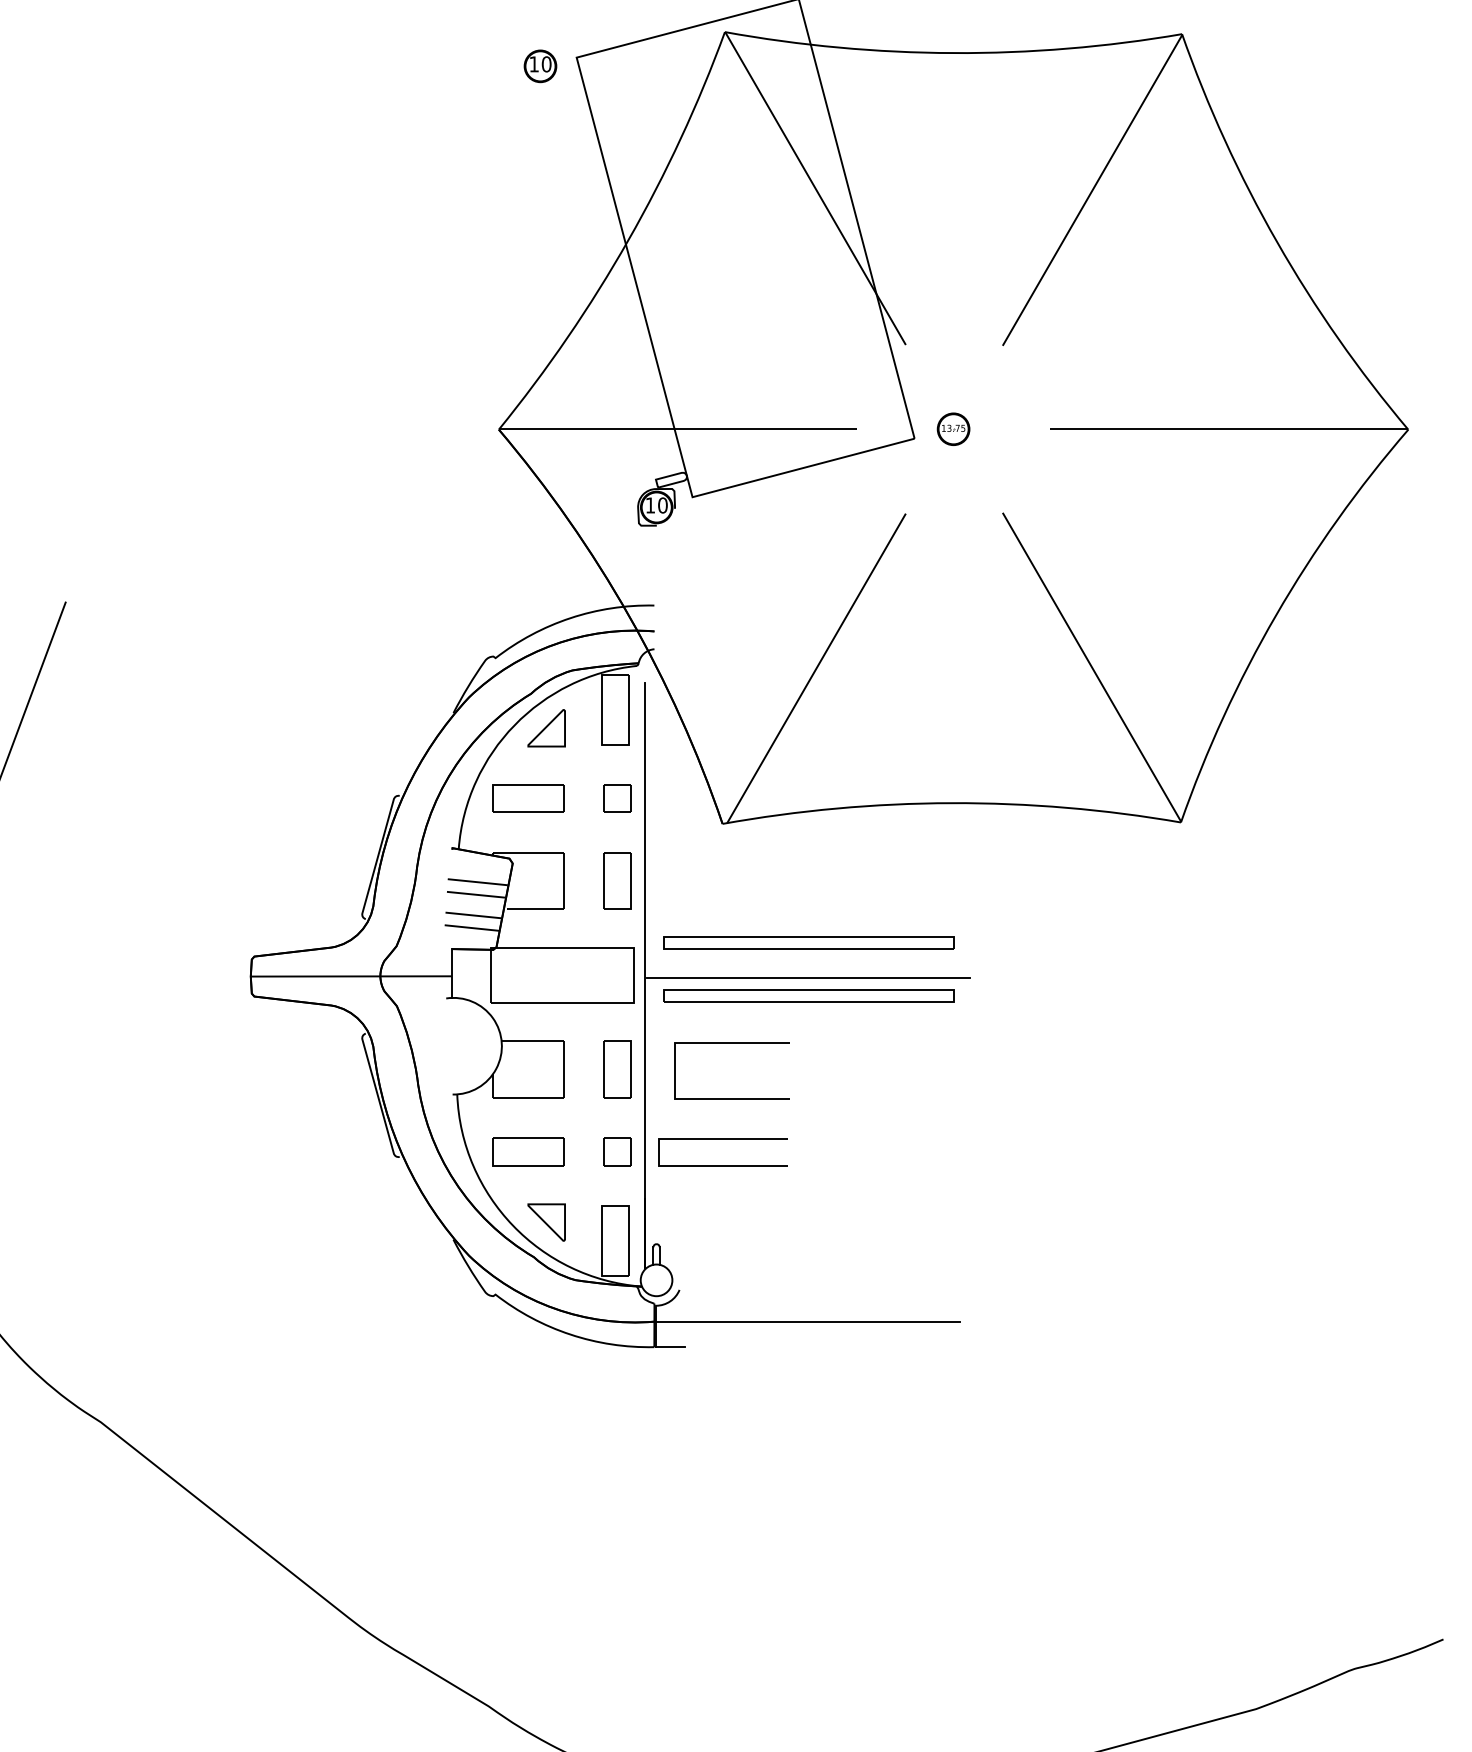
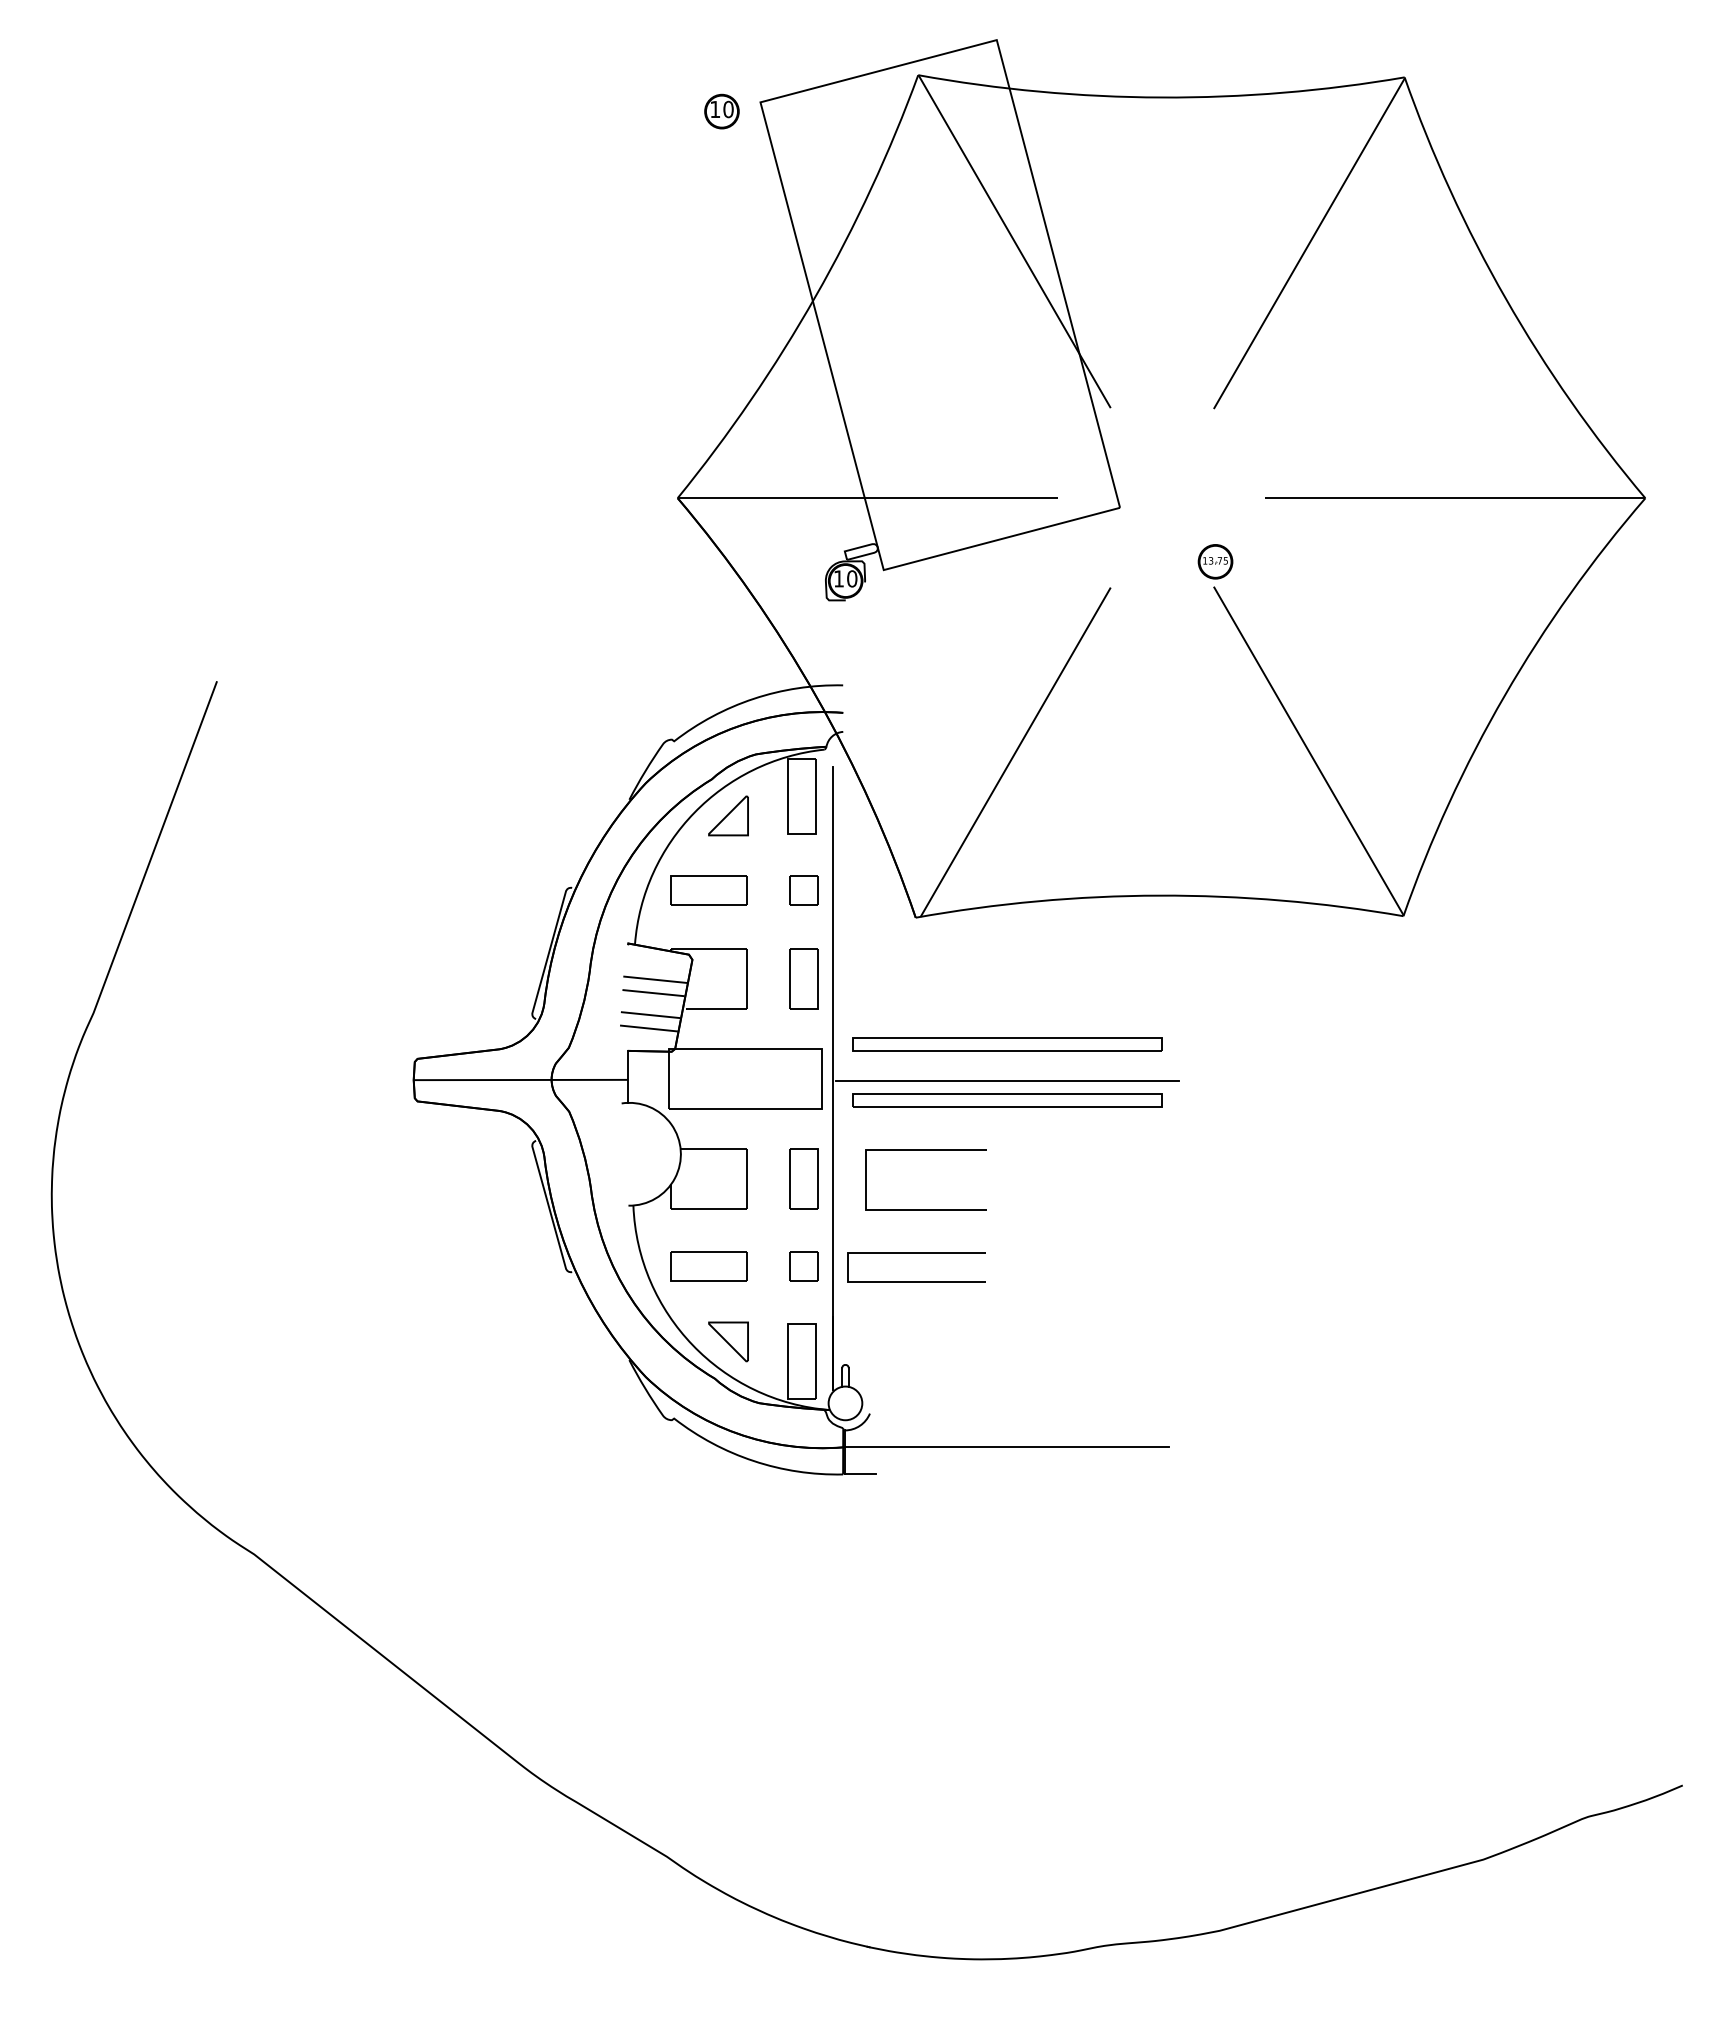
part: (953, 428) -> (1215, 561), moved

